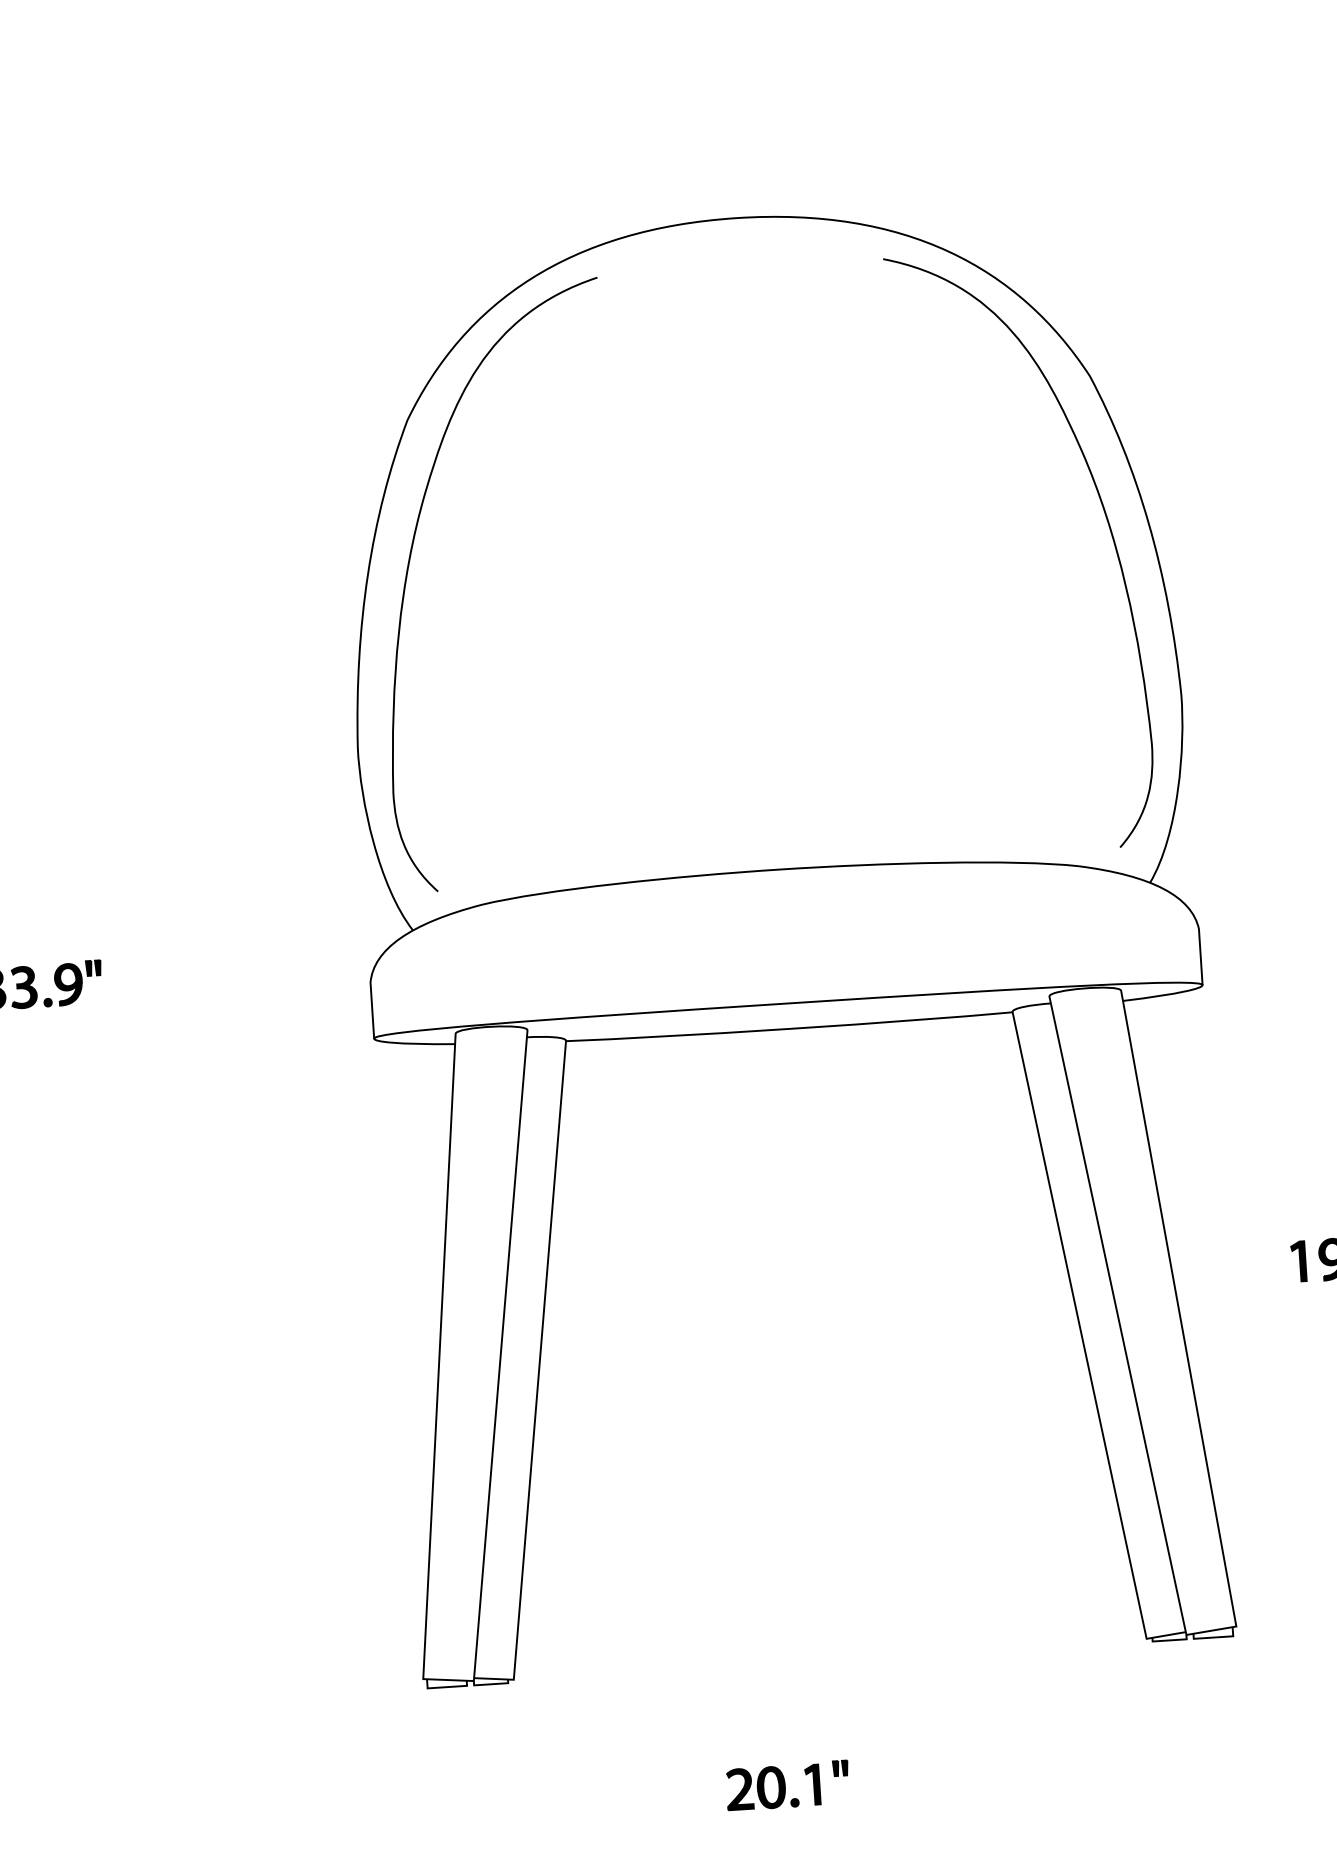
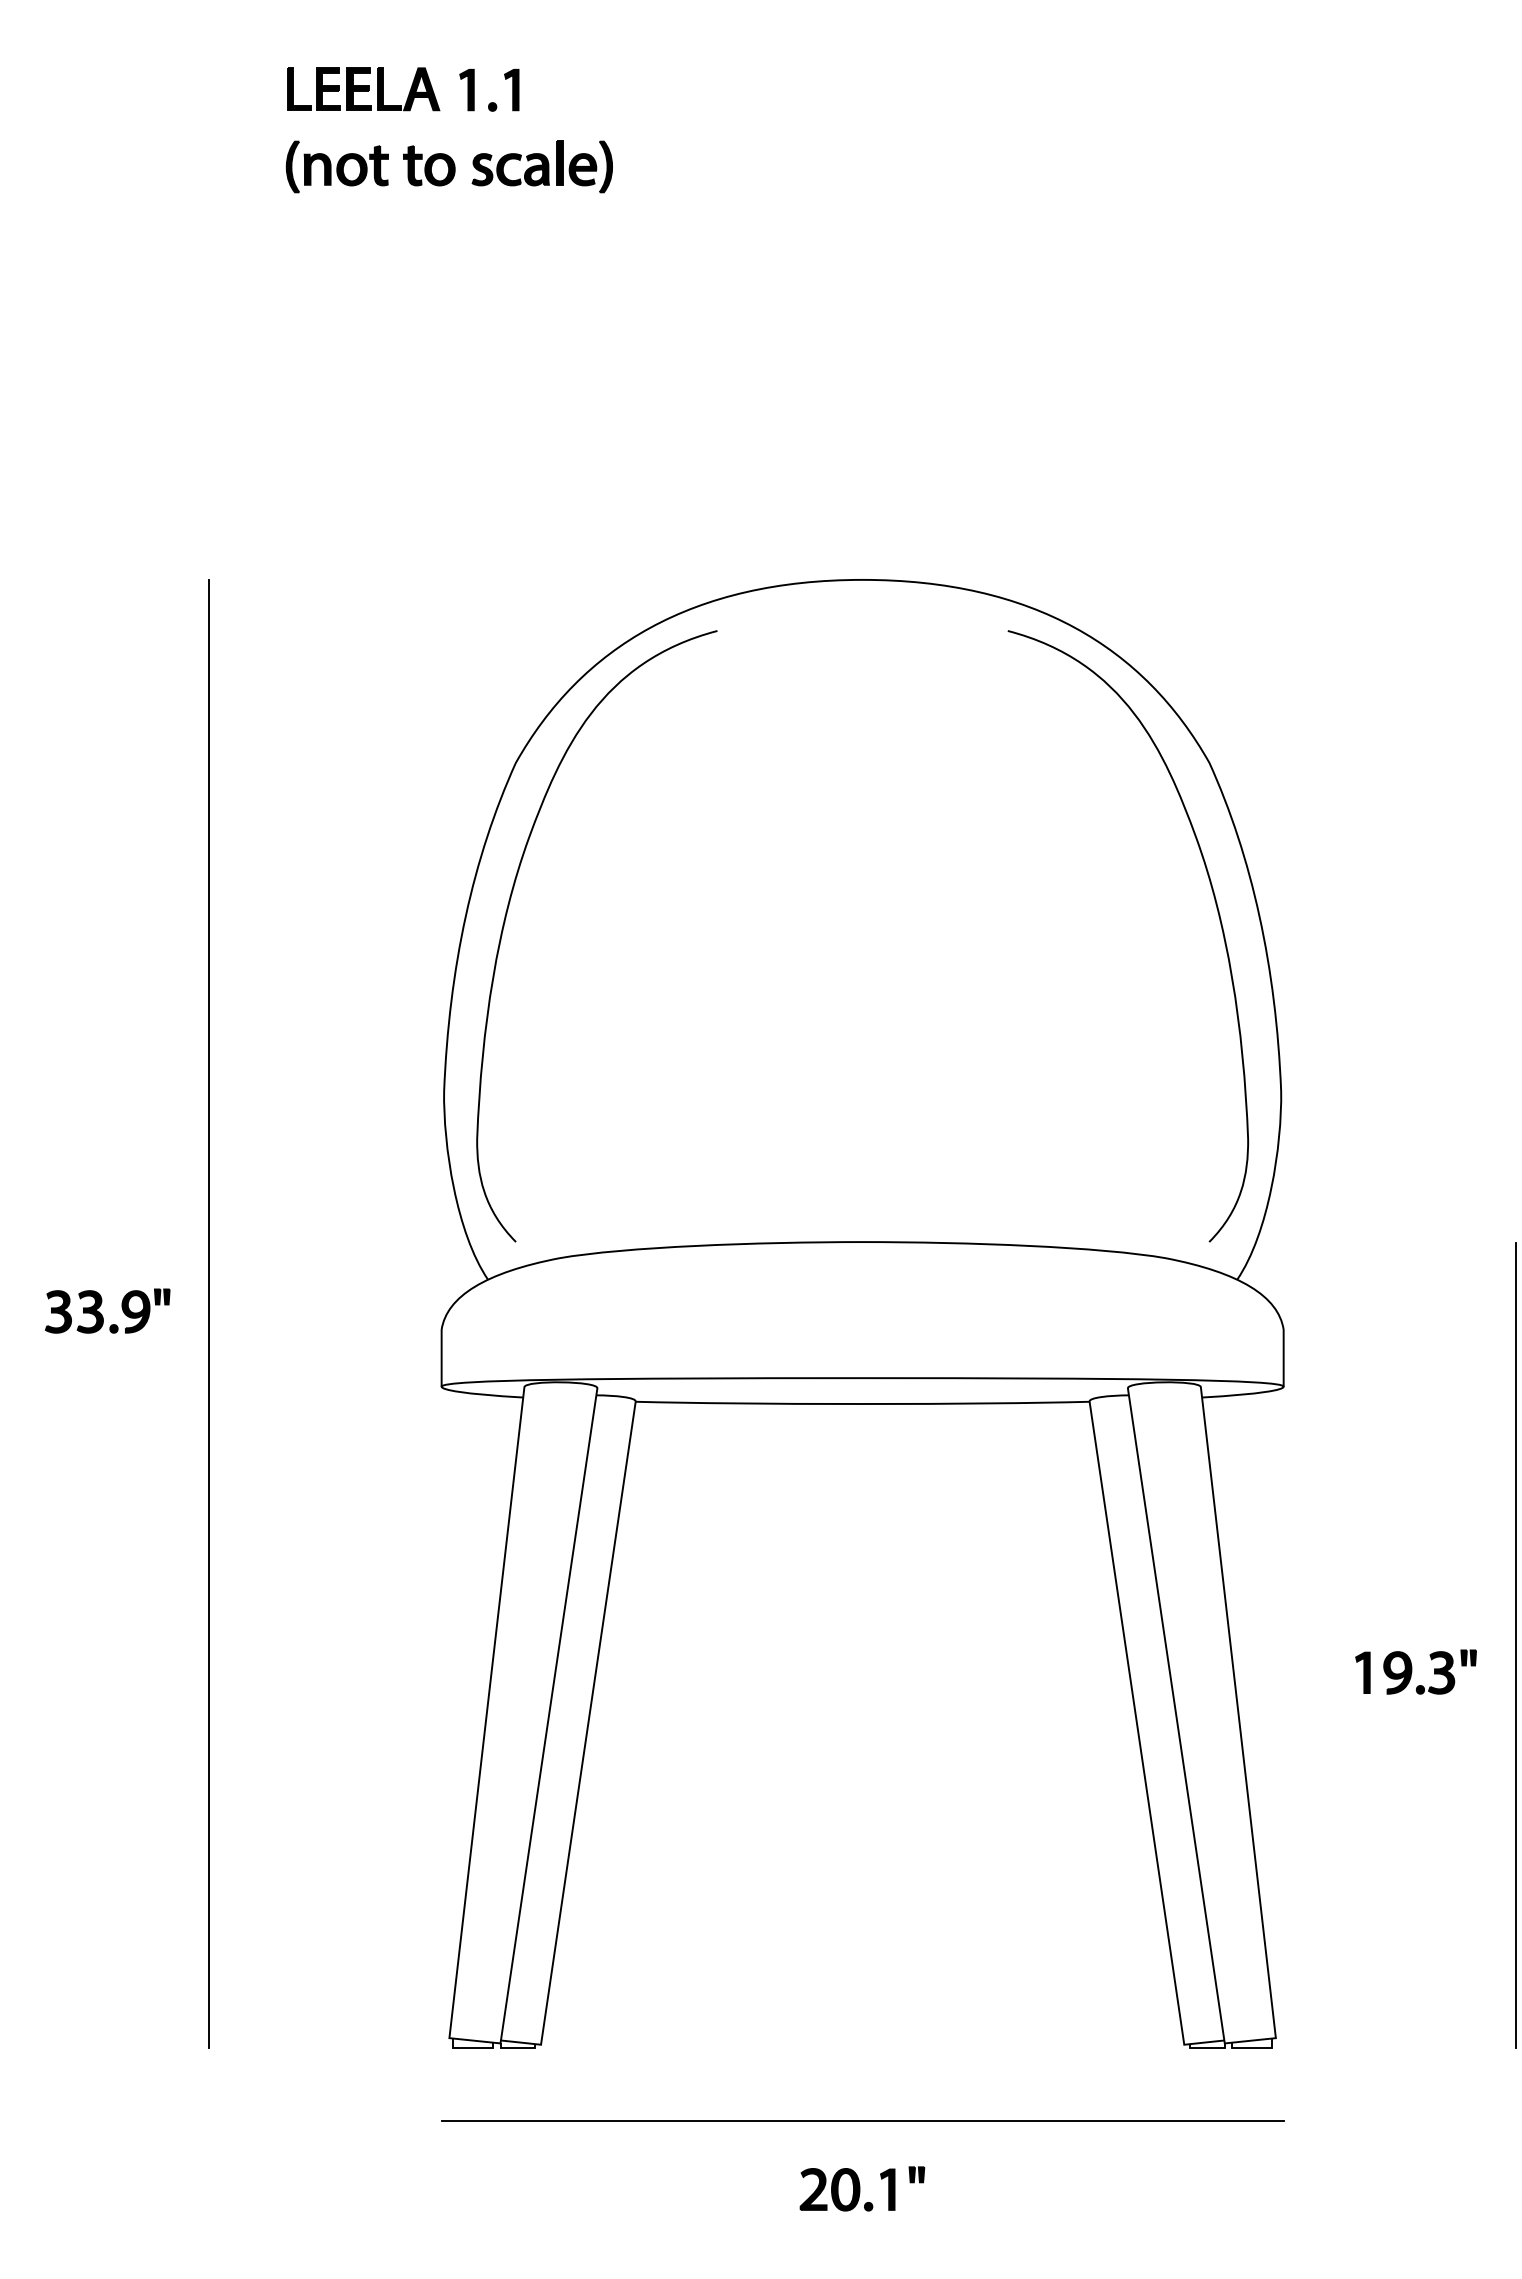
line: (141, 981) -> (209, 1313), added
line: (834, 1734) -> (862, 2121), added
part: (787, 1785) -> (862, 2188), moved

